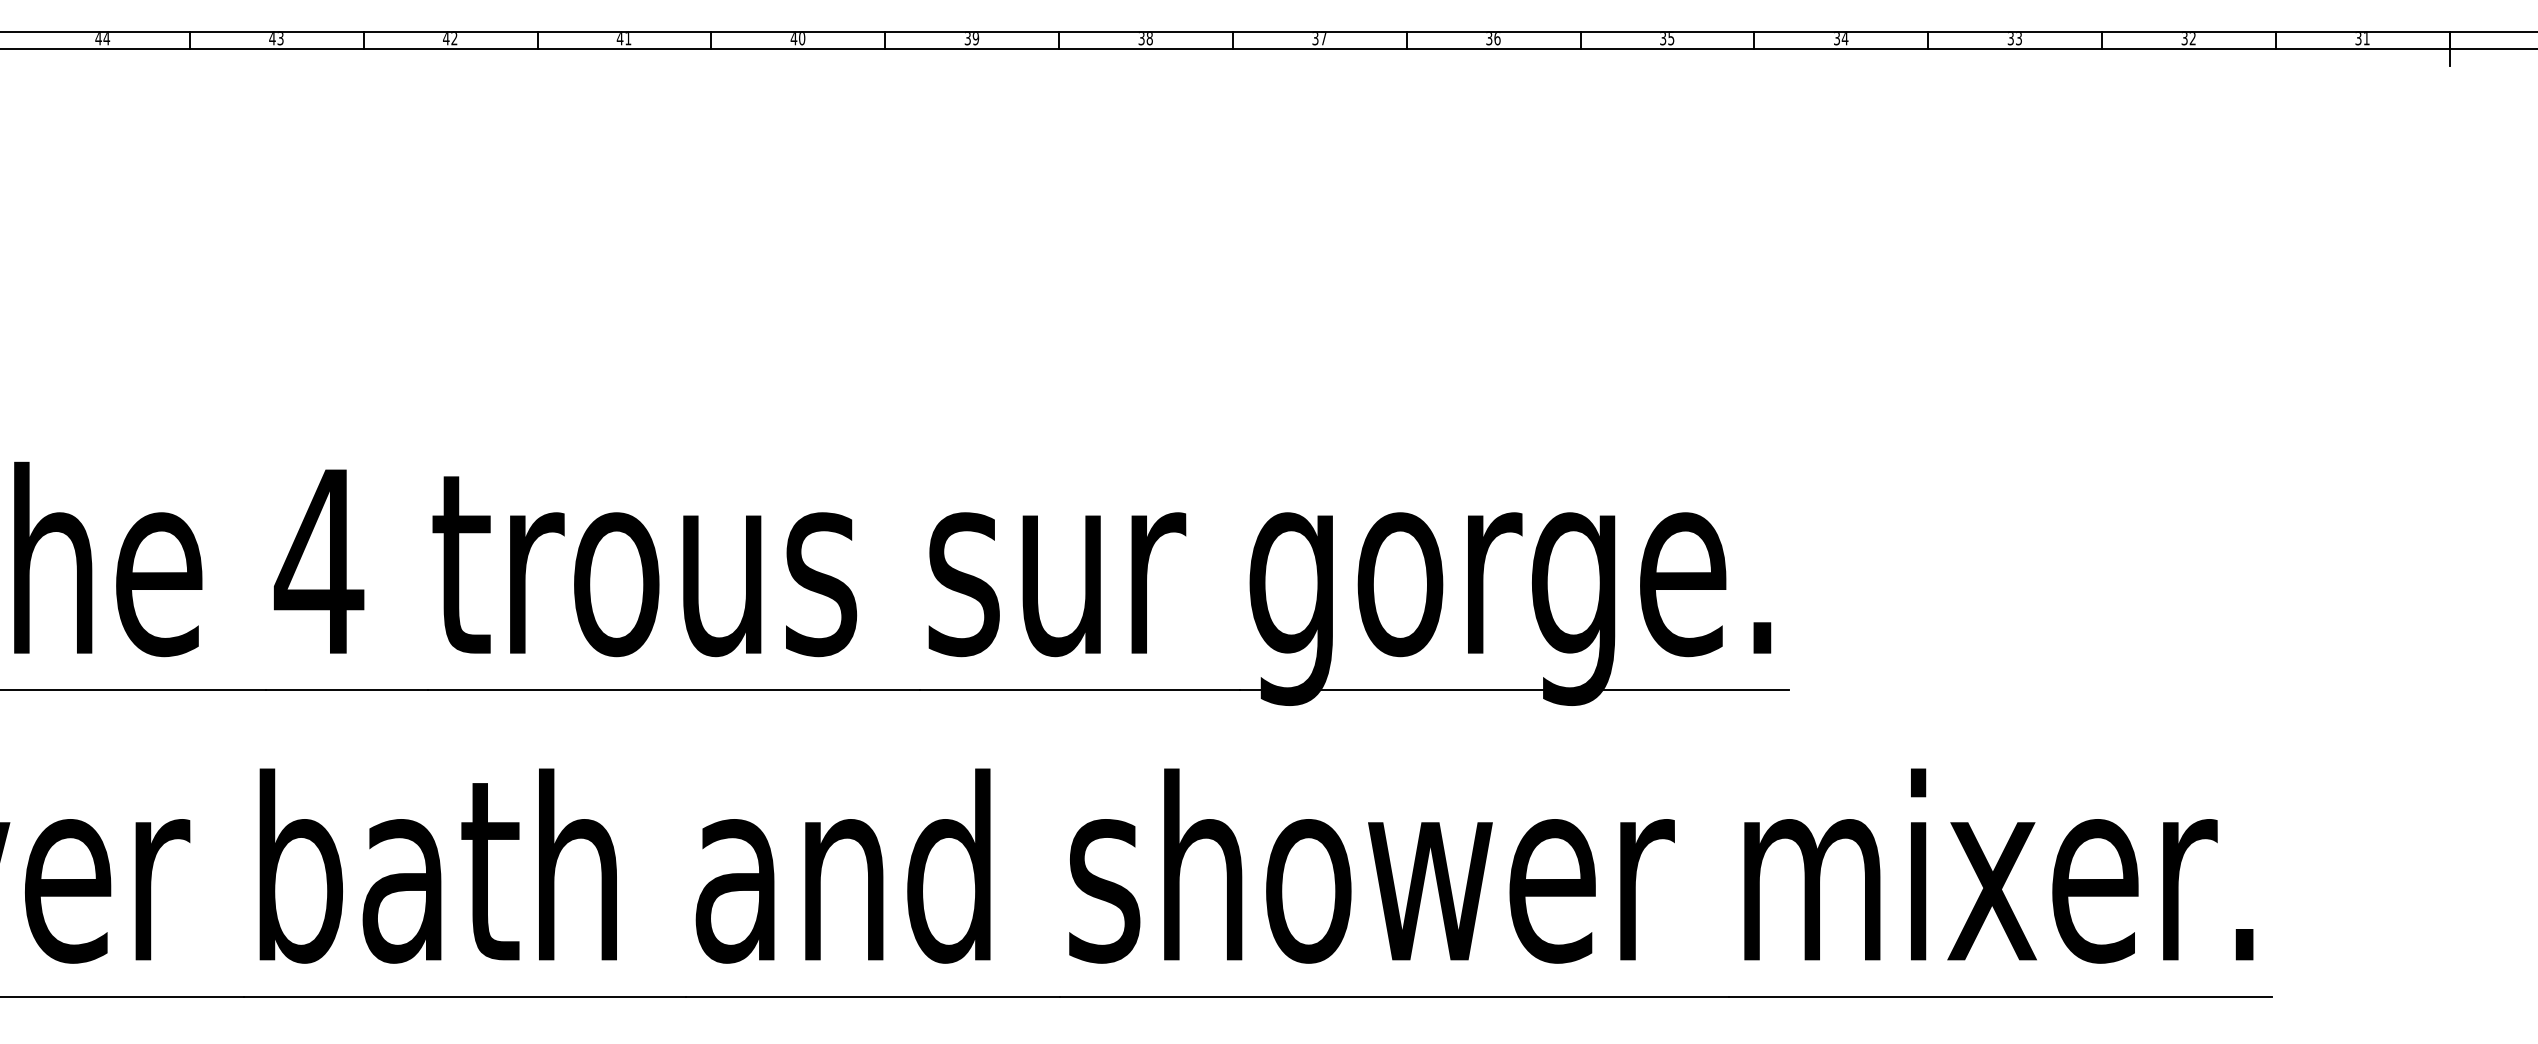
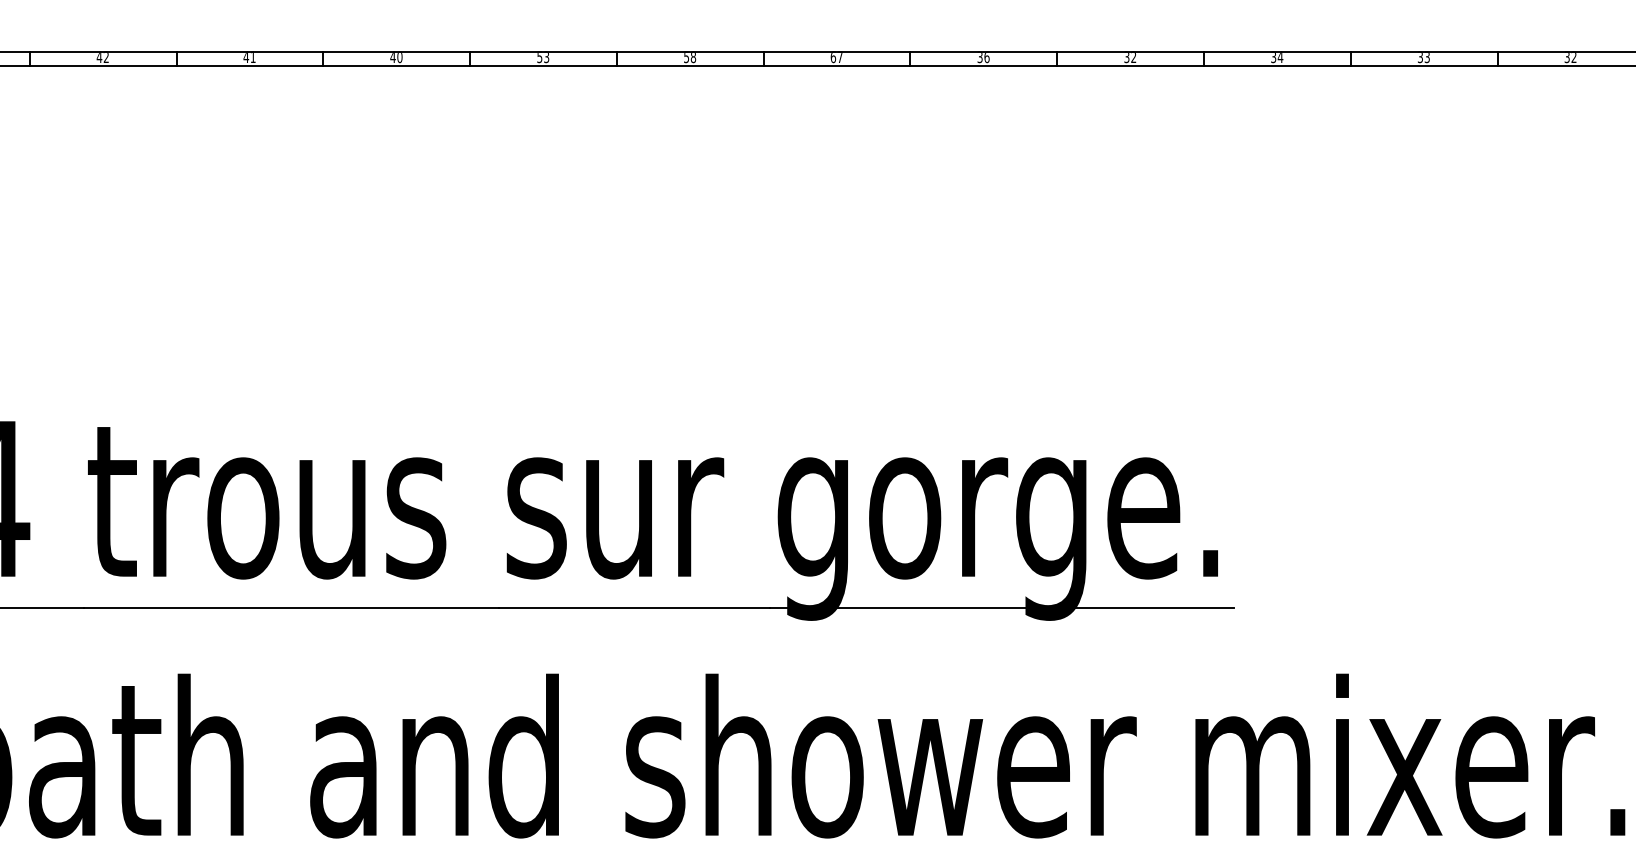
text: (1141, 38) -> (686, 57), 38 -> 58
text: (972, 39) -> (543, 58), 39 -> 53
text: (1315, 39) -> (833, 58), 37 -> 67
text: (1671, 39) -> (1133, 58), 35 -> 32

